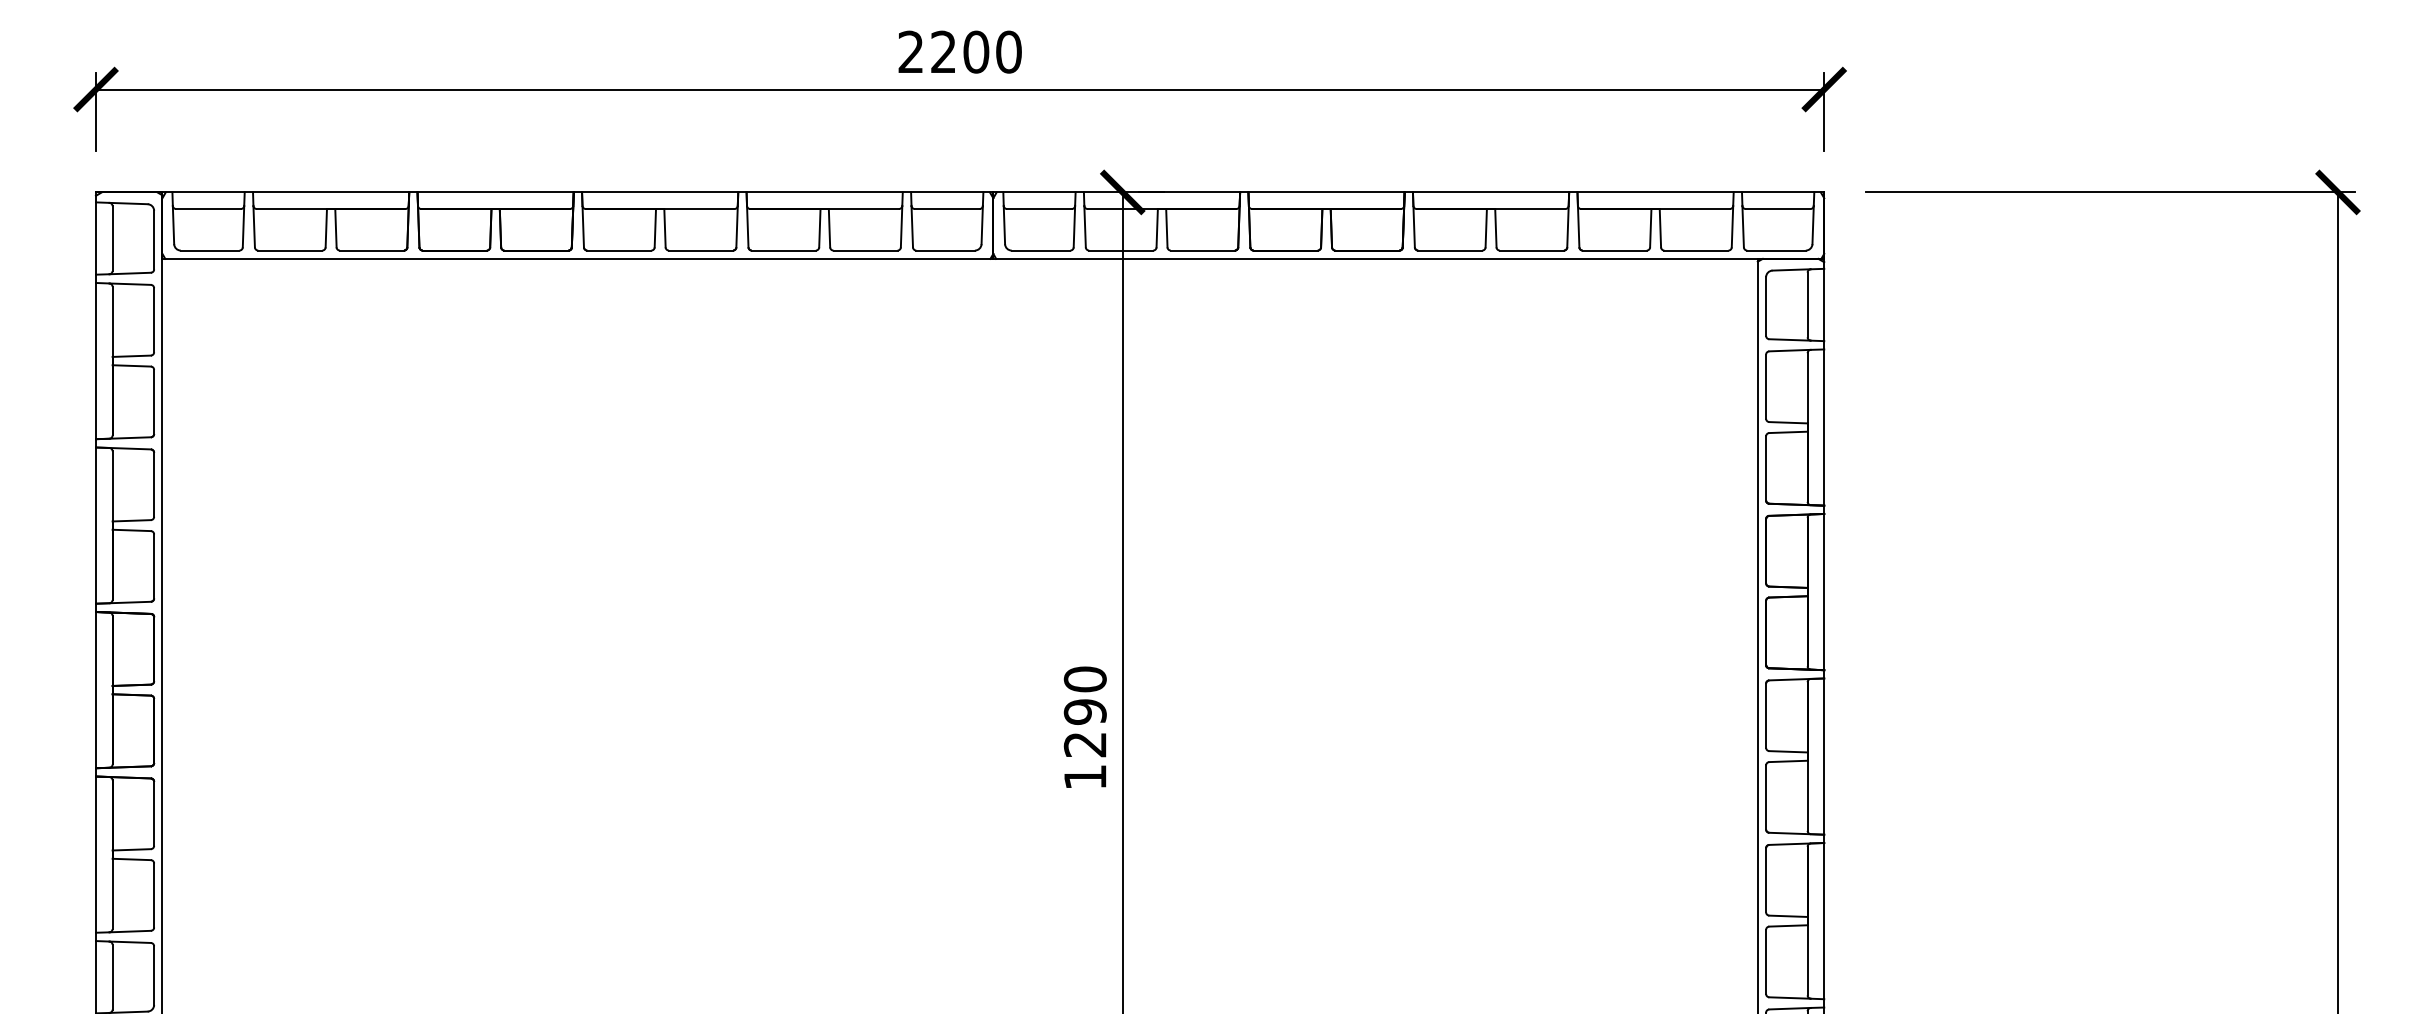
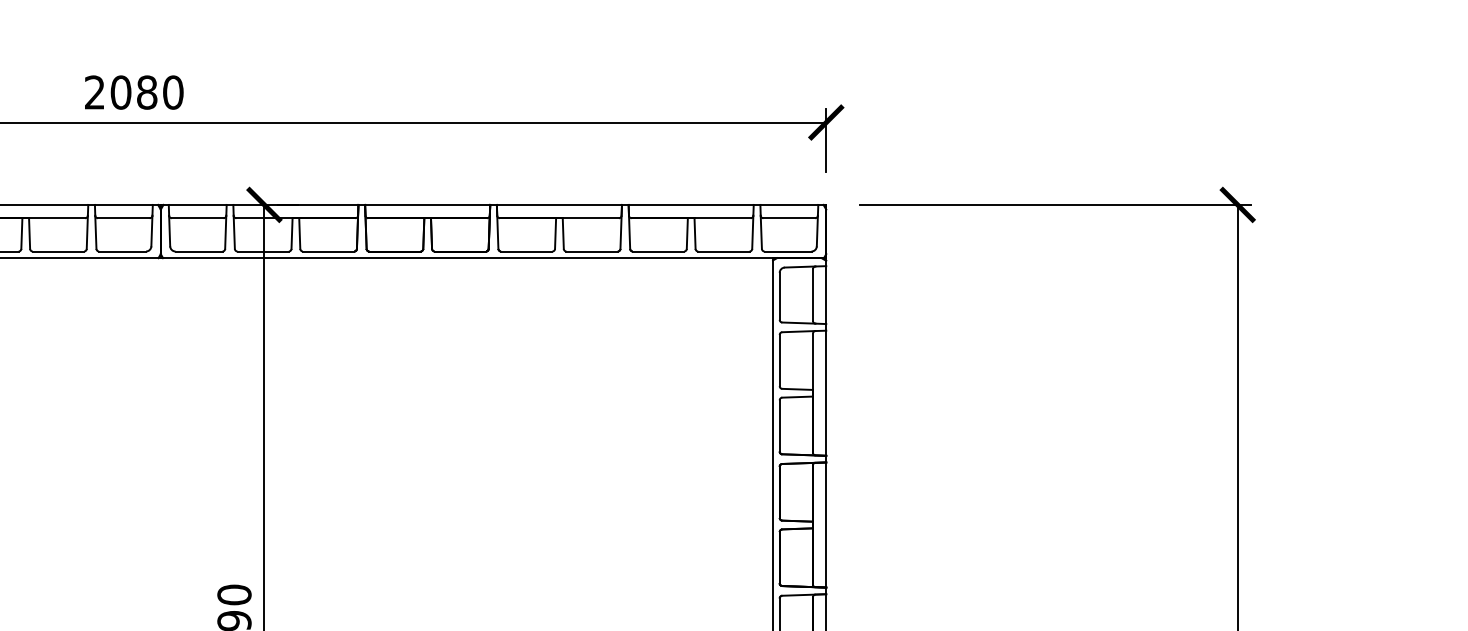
text: (960, 51) -> (134, 92), 2200 -> 2080

